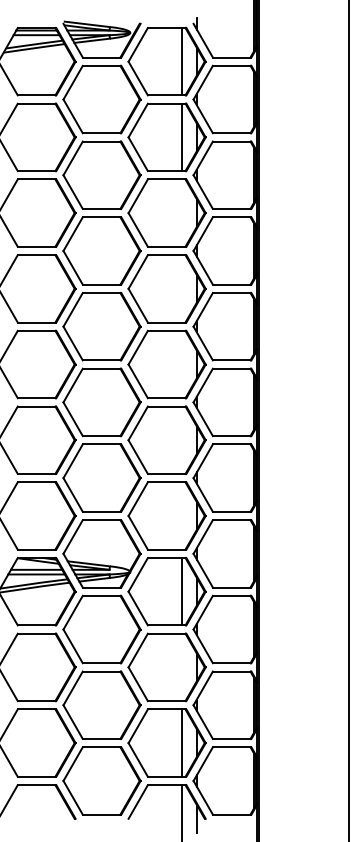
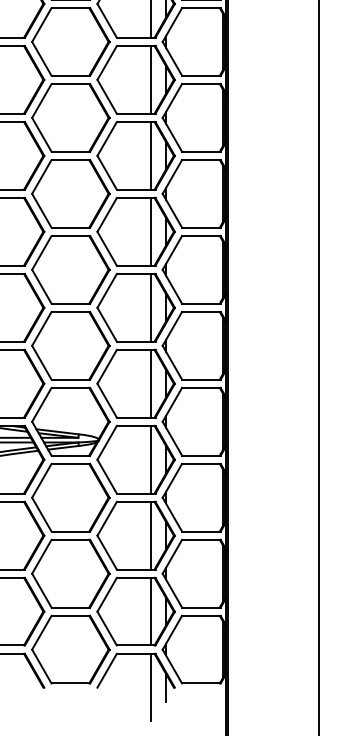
line: (181, 212) -> (150, 79), added
line: (181, 288) -> (150, 155), added
line: (181, 364) -> (150, 231), added
line: (181, 439) -> (150, 307), added
line: (181, 515) -> (150, 383), added
line: (181, 667) -> (150, 535), added

